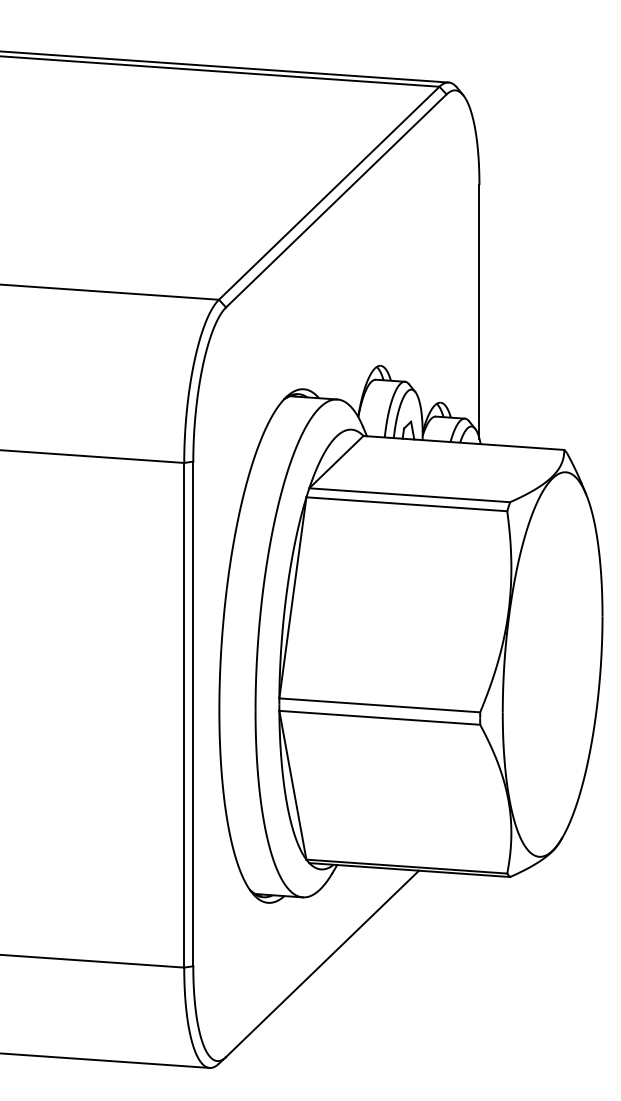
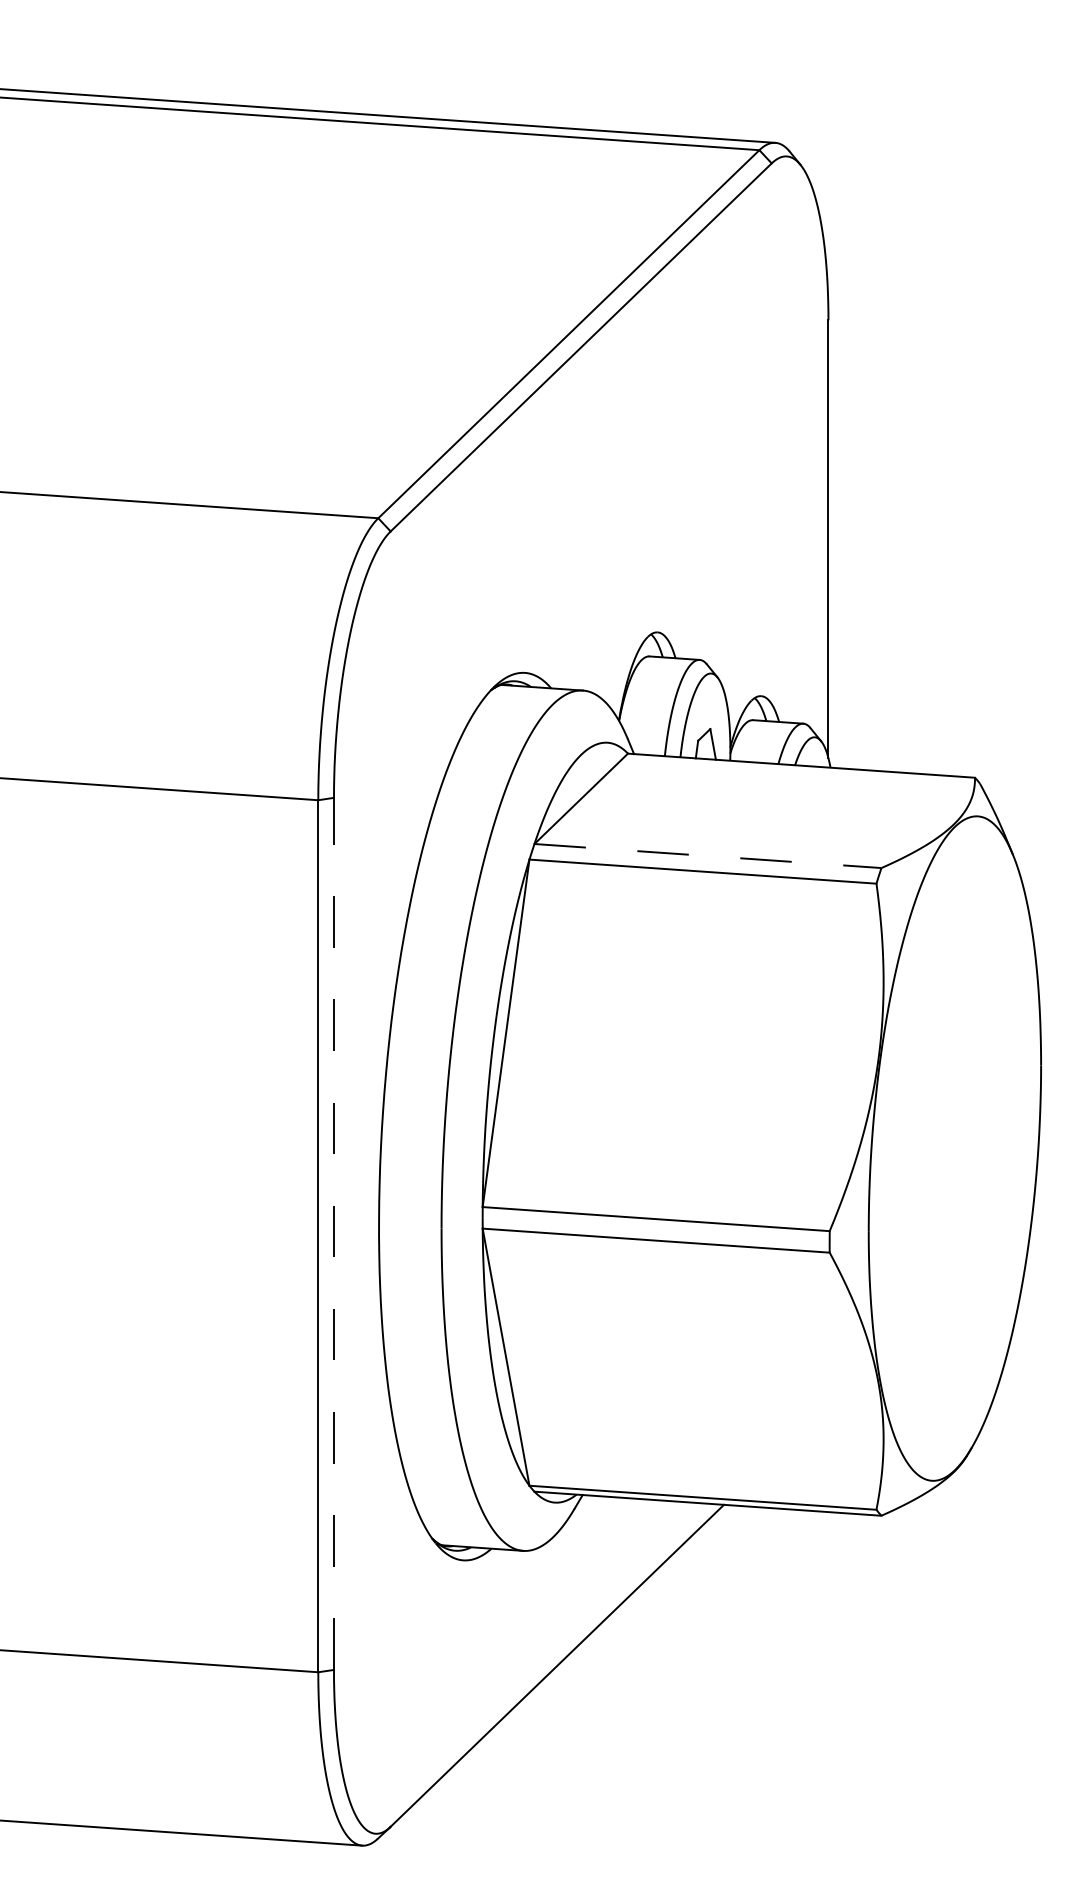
line: (409, 495) -> (707, 856), solid -> dashed
line: (193, 713) -> (334, 1233), solid -> dashed

